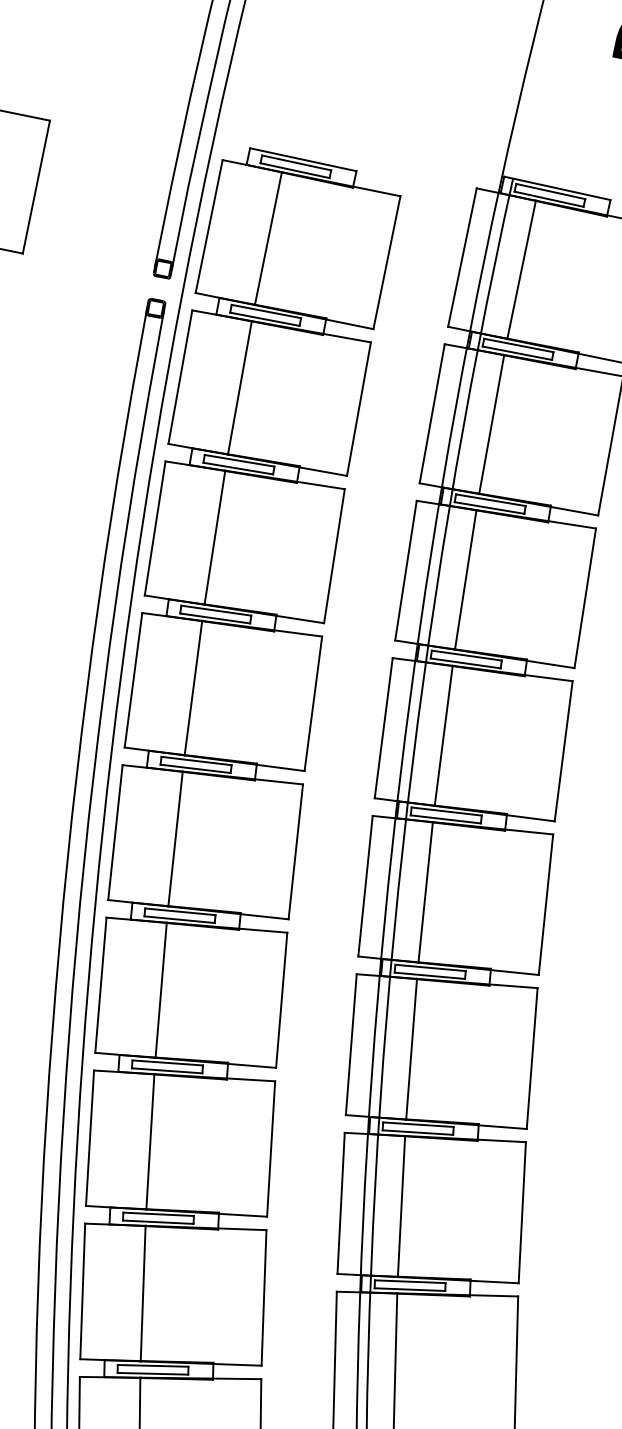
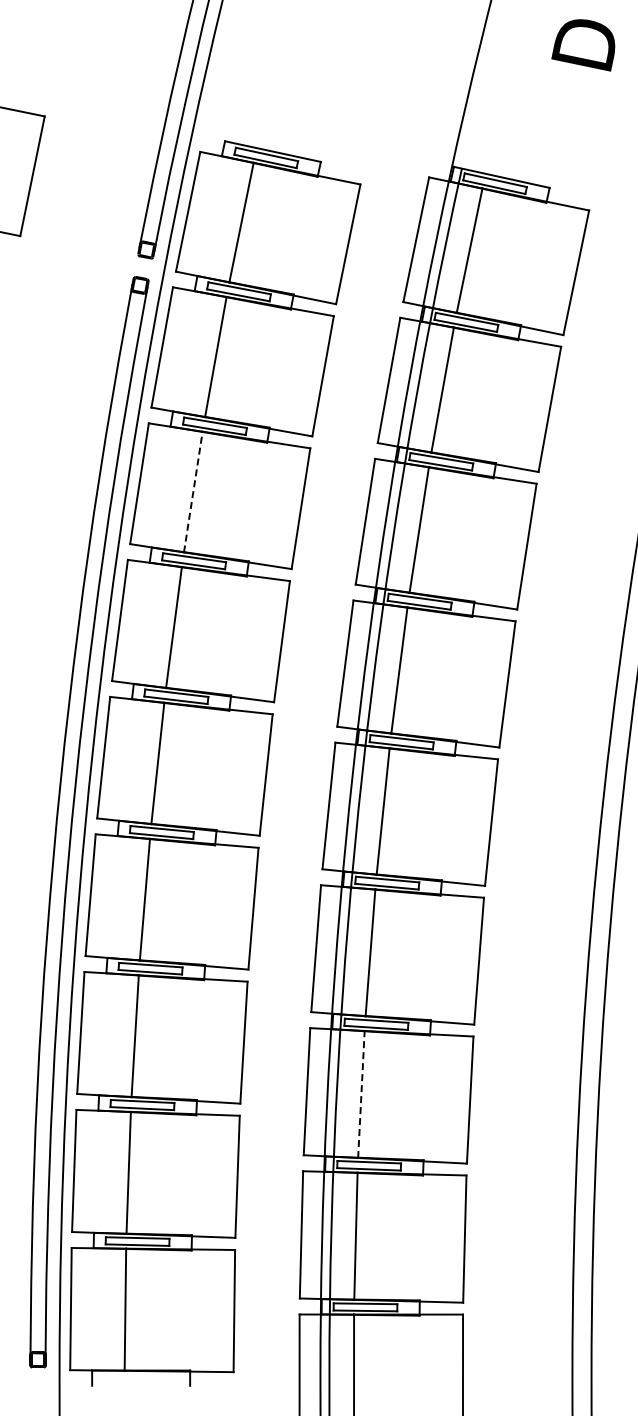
line: (215, 537) -> (193, 491), solid -> dashed
line: (401, 1206) -> (361, 1094), solid -> dashed

